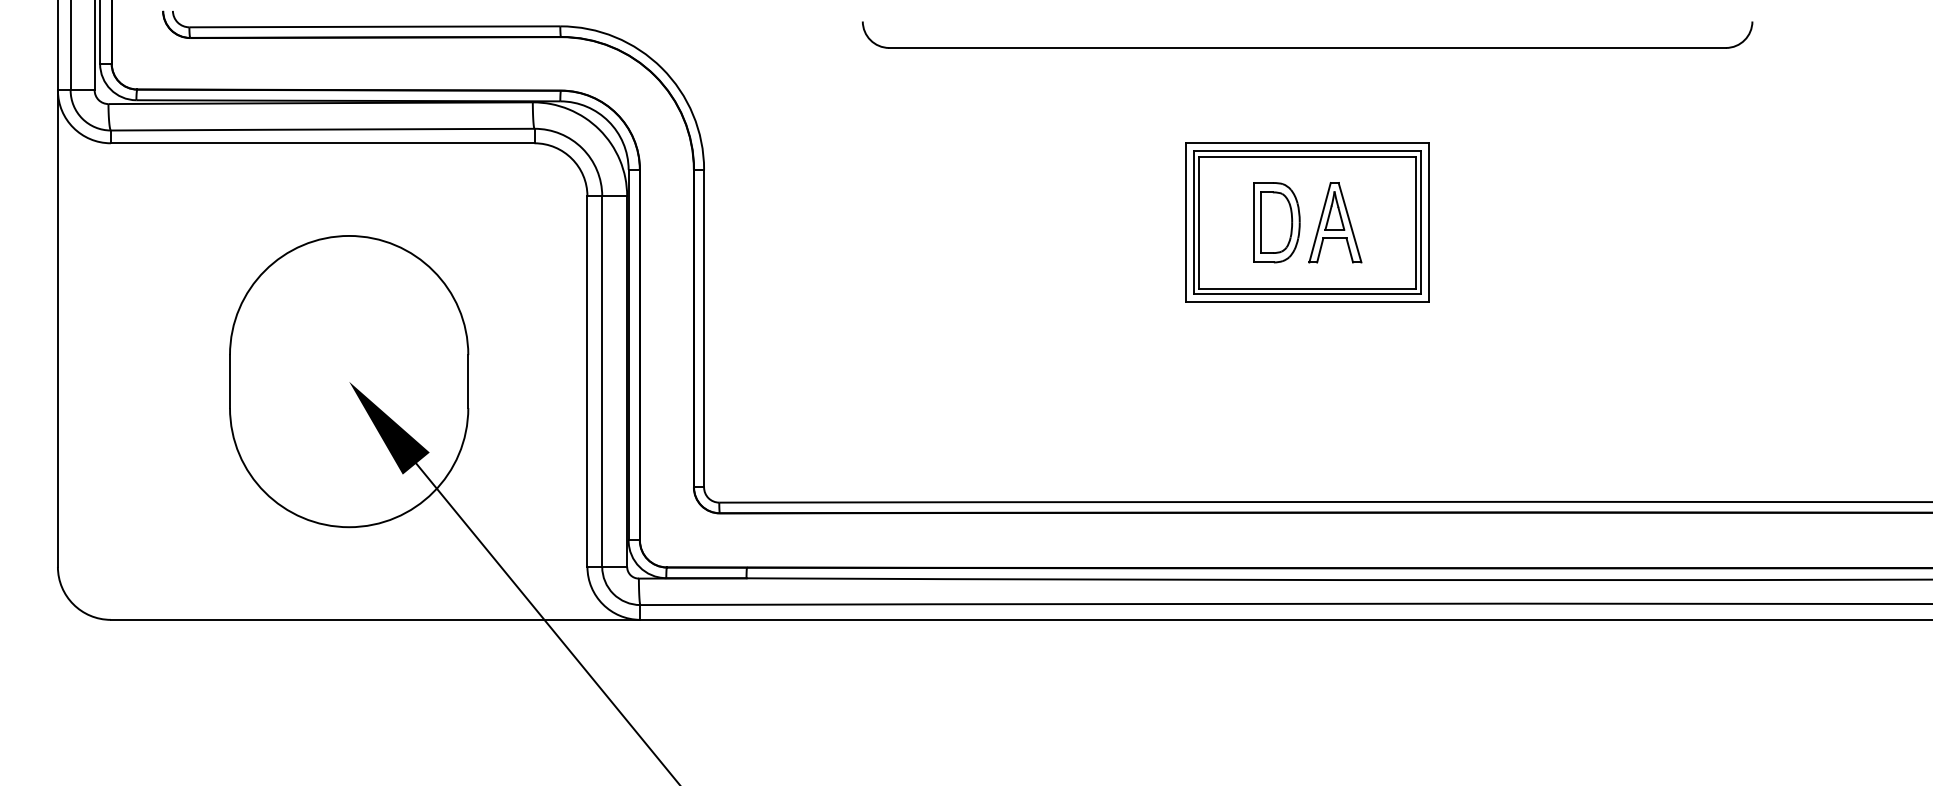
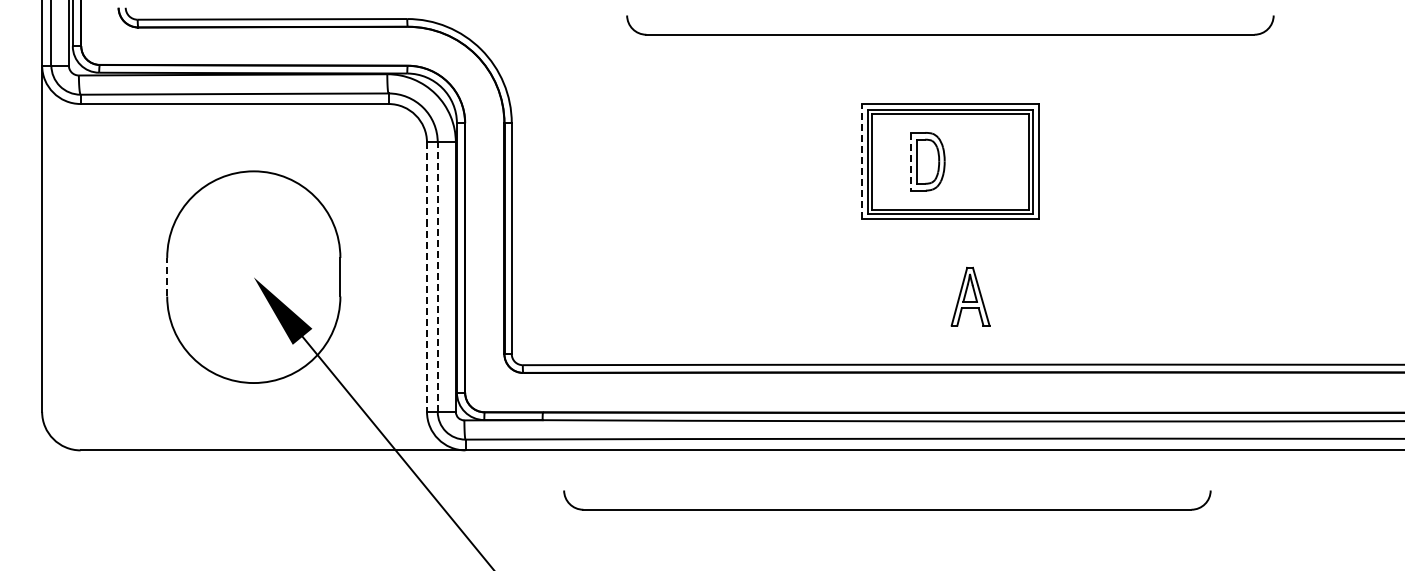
line: (1185, 222) -> (861, 161), solid -> dashed
line: (1254, 222) -> (911, 161), solid -> dashed
part: (1335, 222) -> (970, 296), moved
line: (230, 380) -> (167, 276), solid -> dashed
line: (588, 381) -> (427, 277), solid -> dashed
line: (601, 381) -> (437, 277), solid -> dashed
part: (1221, 701) -> (887, 509), added

